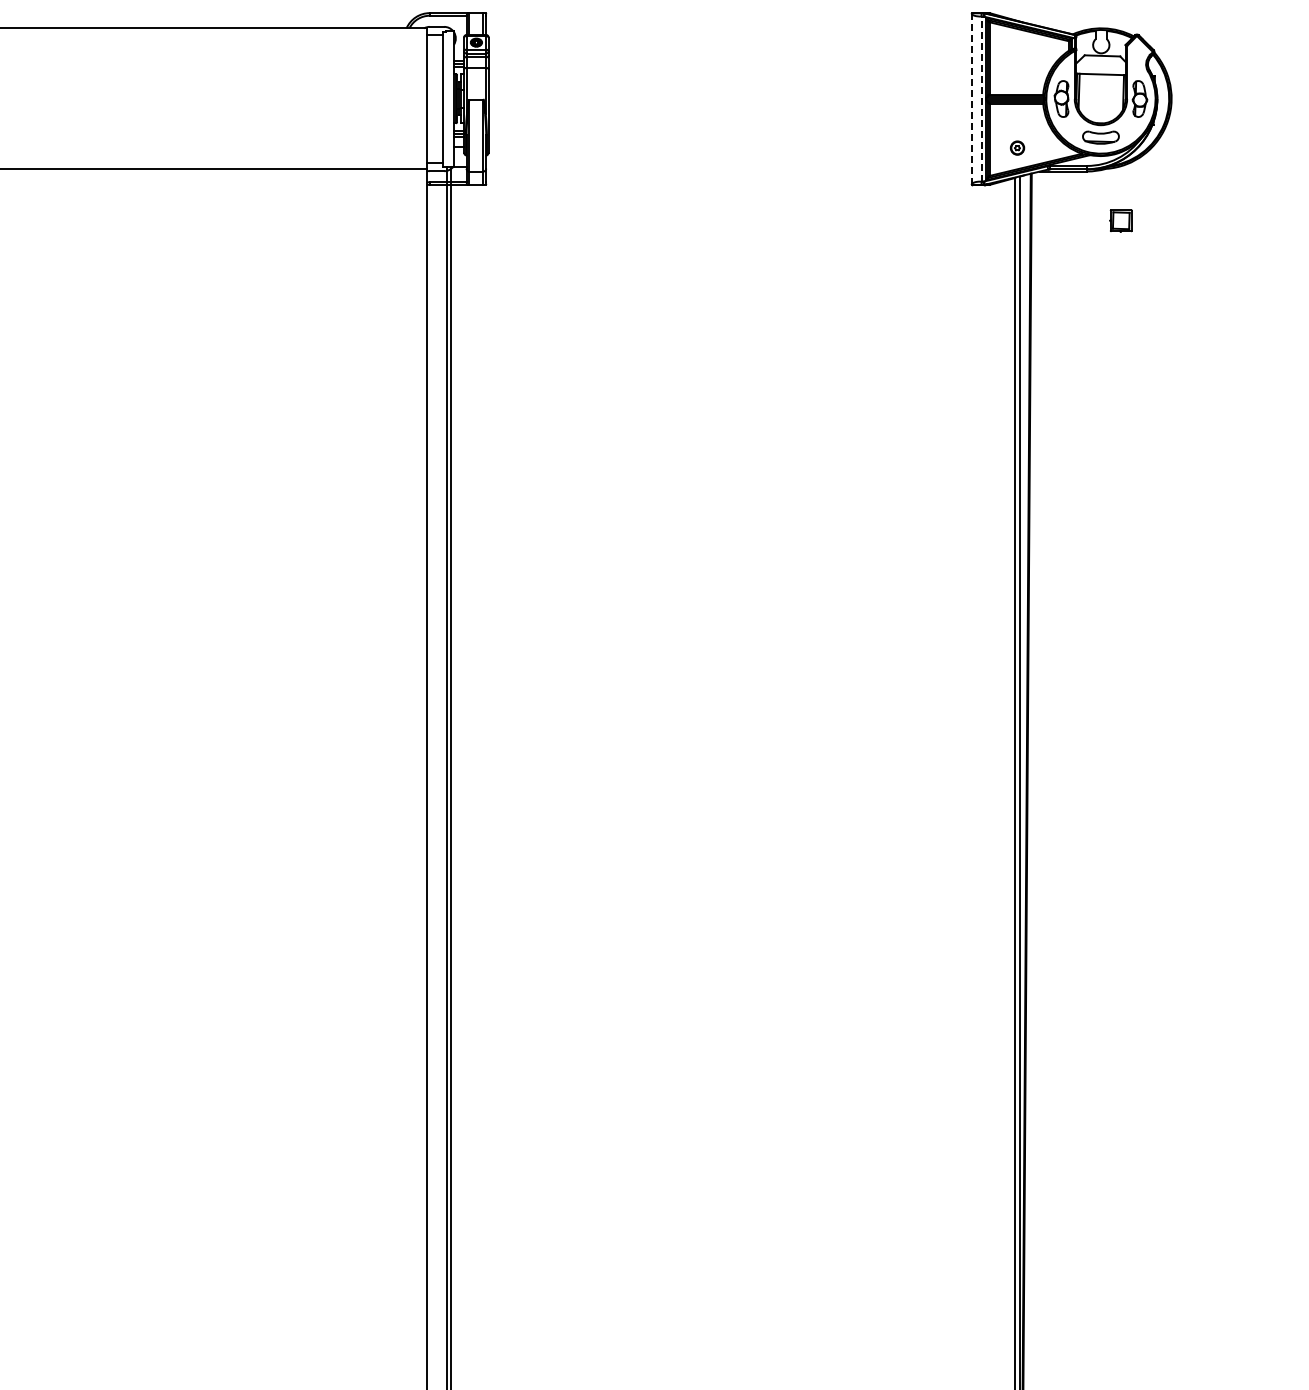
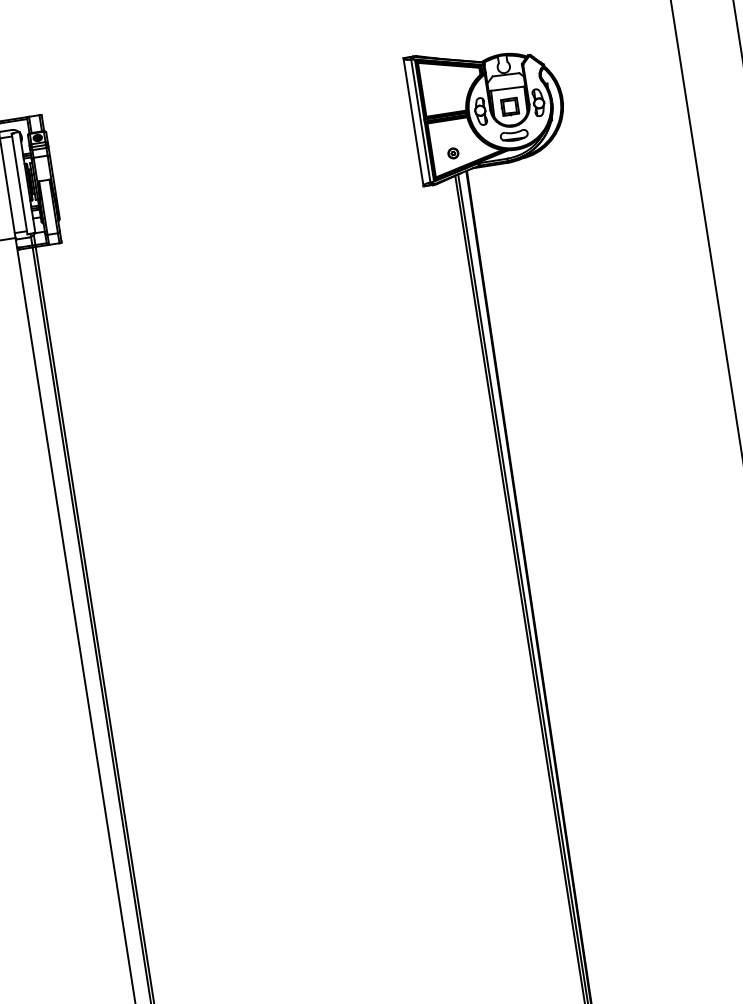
line: (971, 99) -> (413, 122), dashed -> solid
line: (981, 99) -> (420, 121), dashed -> solid
part: (1120, 220) -> (509, 106), moved

